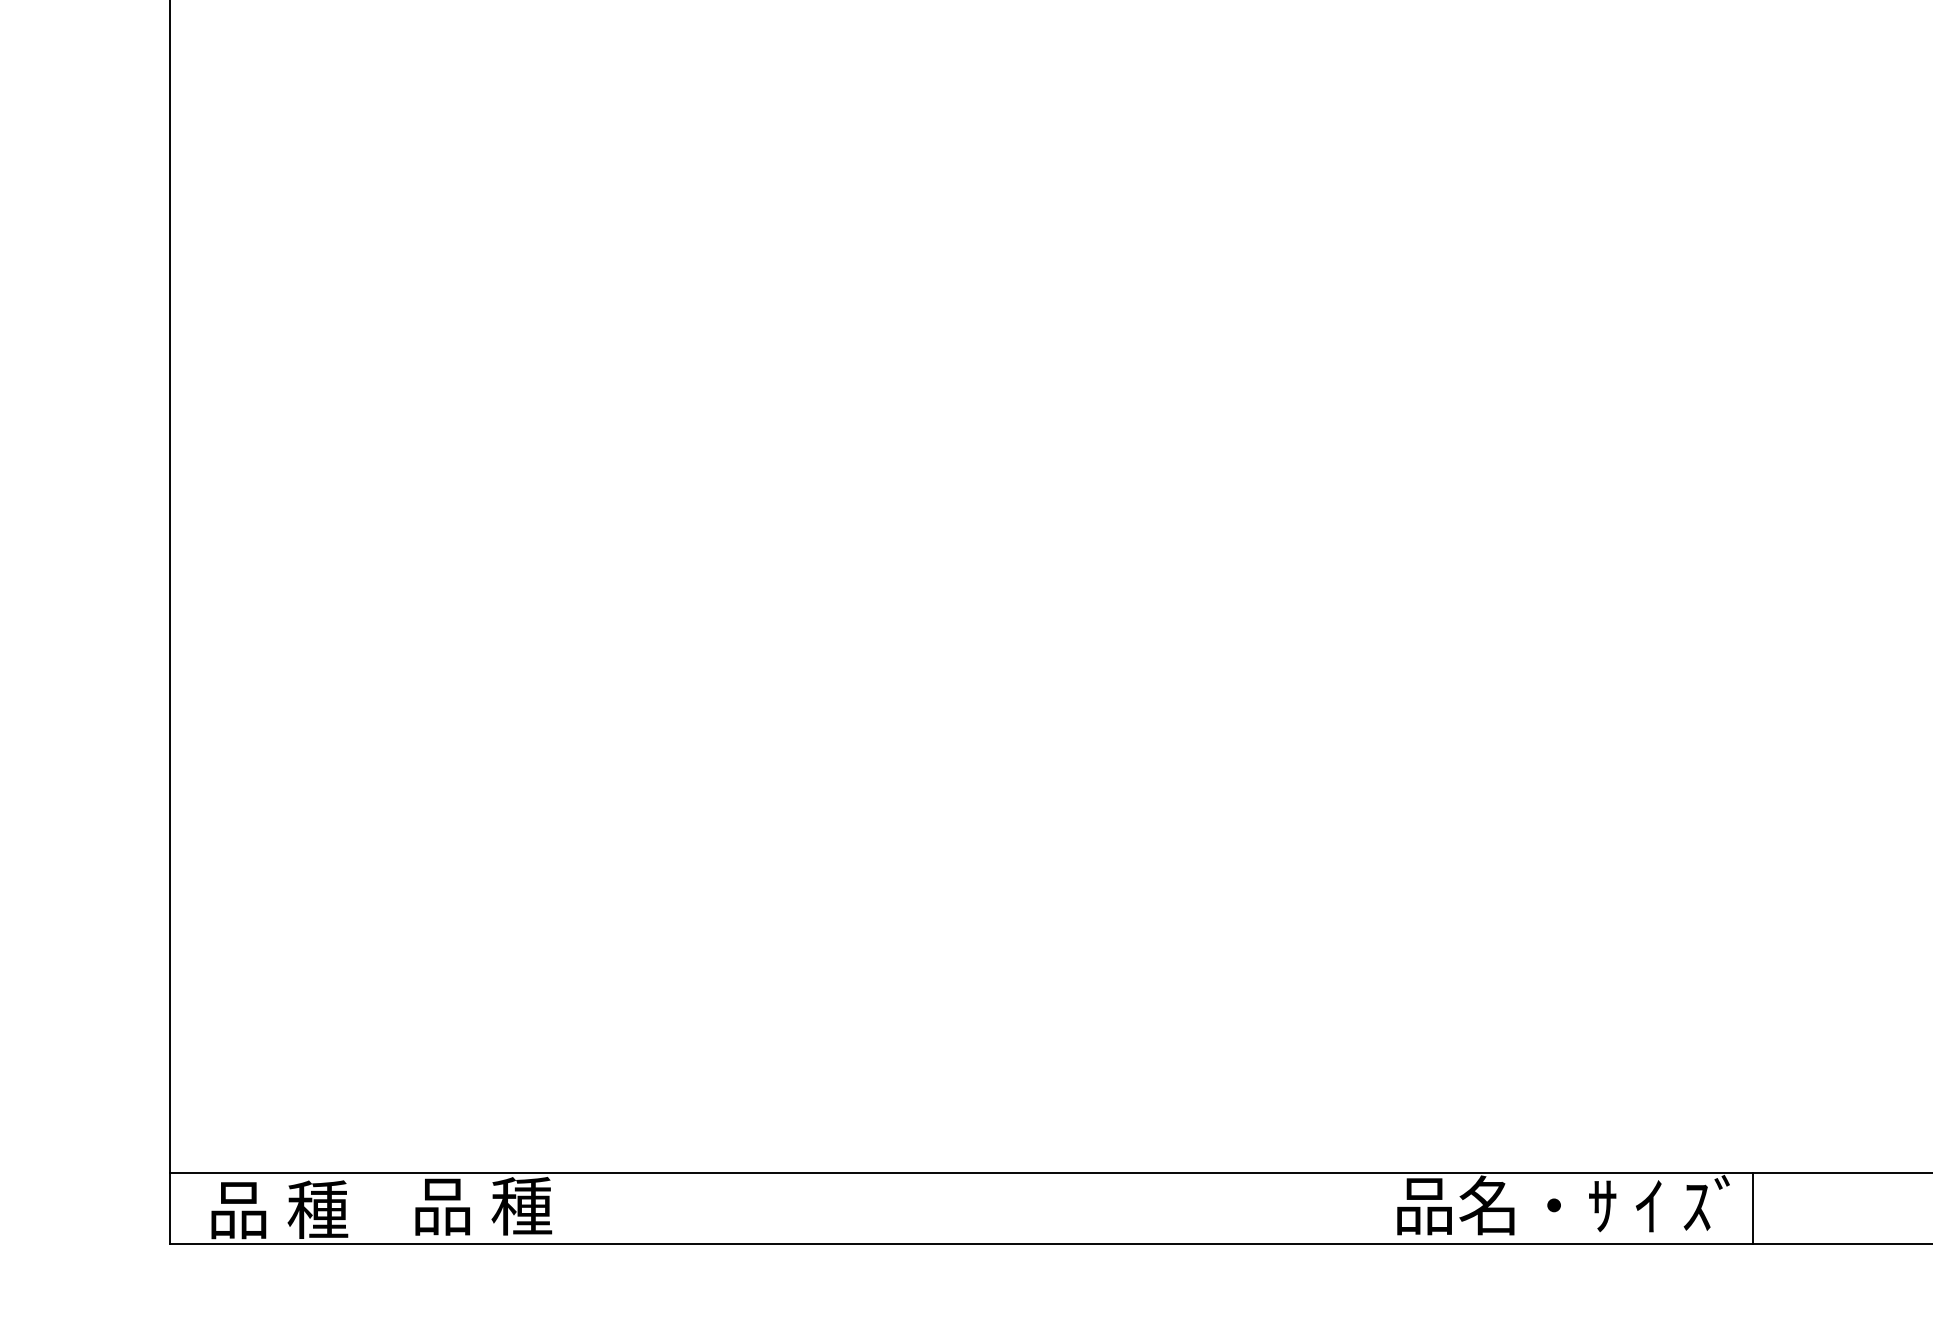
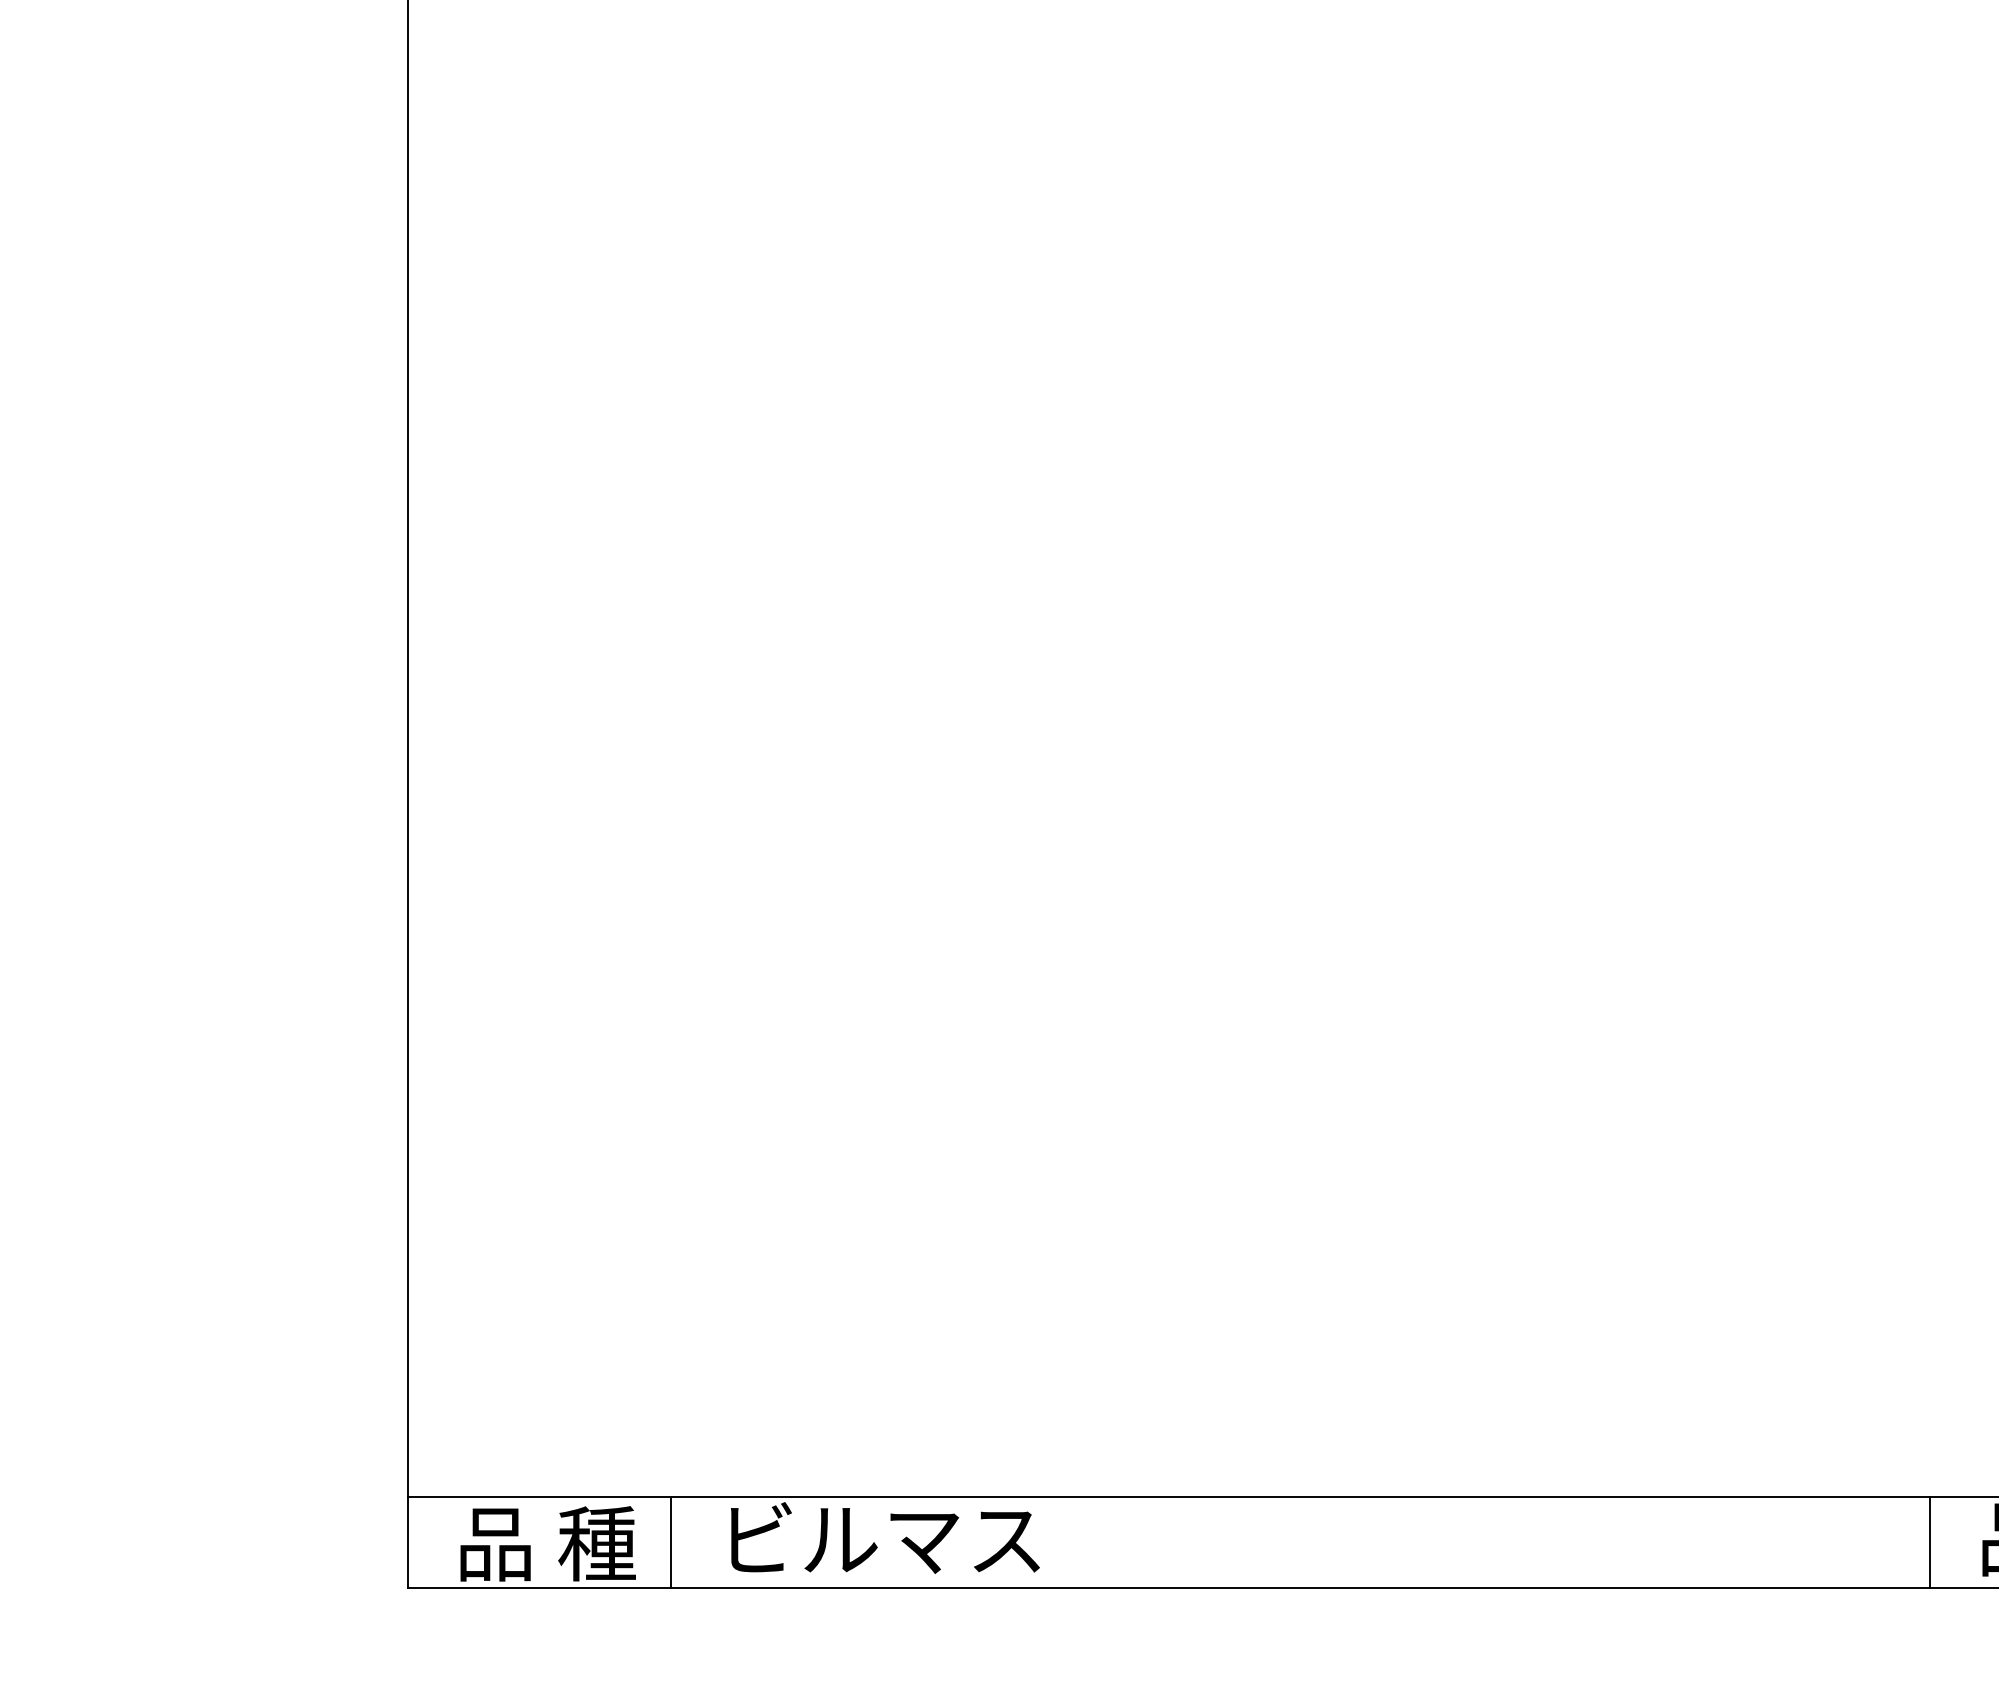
text: (538, 1205) -> (880, 1538), 品 種 -> ビルマス
line: (375, 1208) -> (671, 1542), added
line: (1356, 1208) -> (1930, 1542), added

